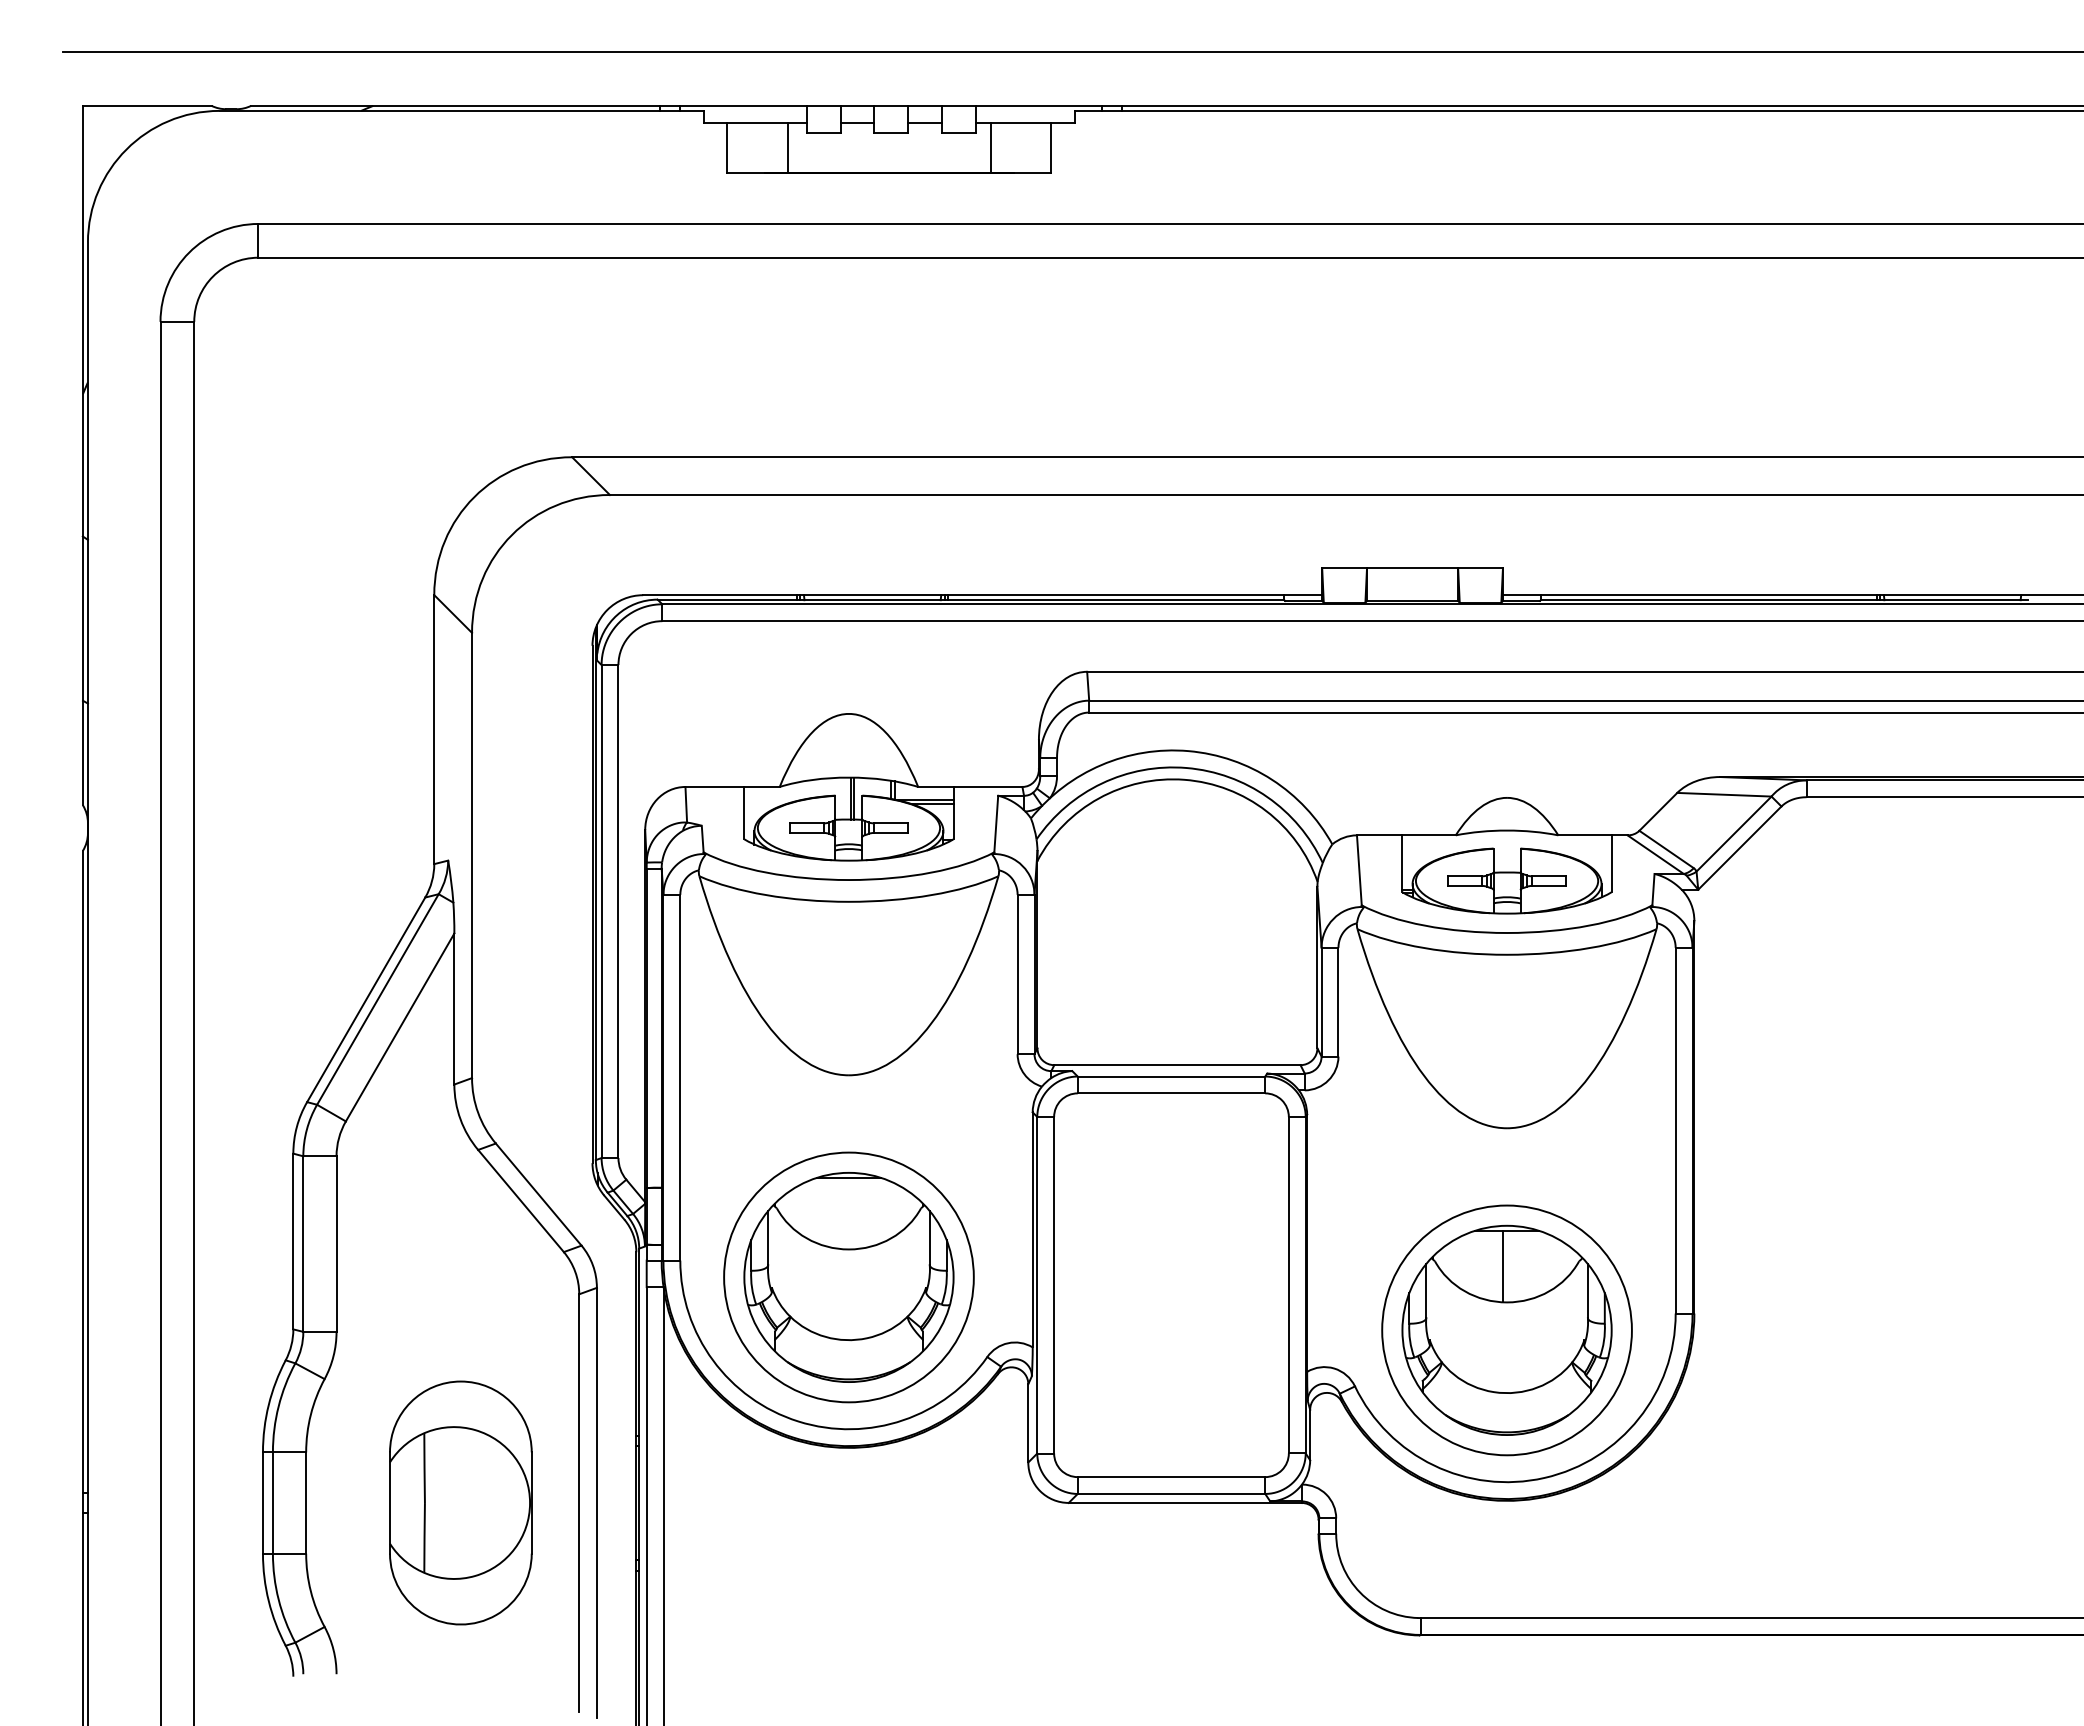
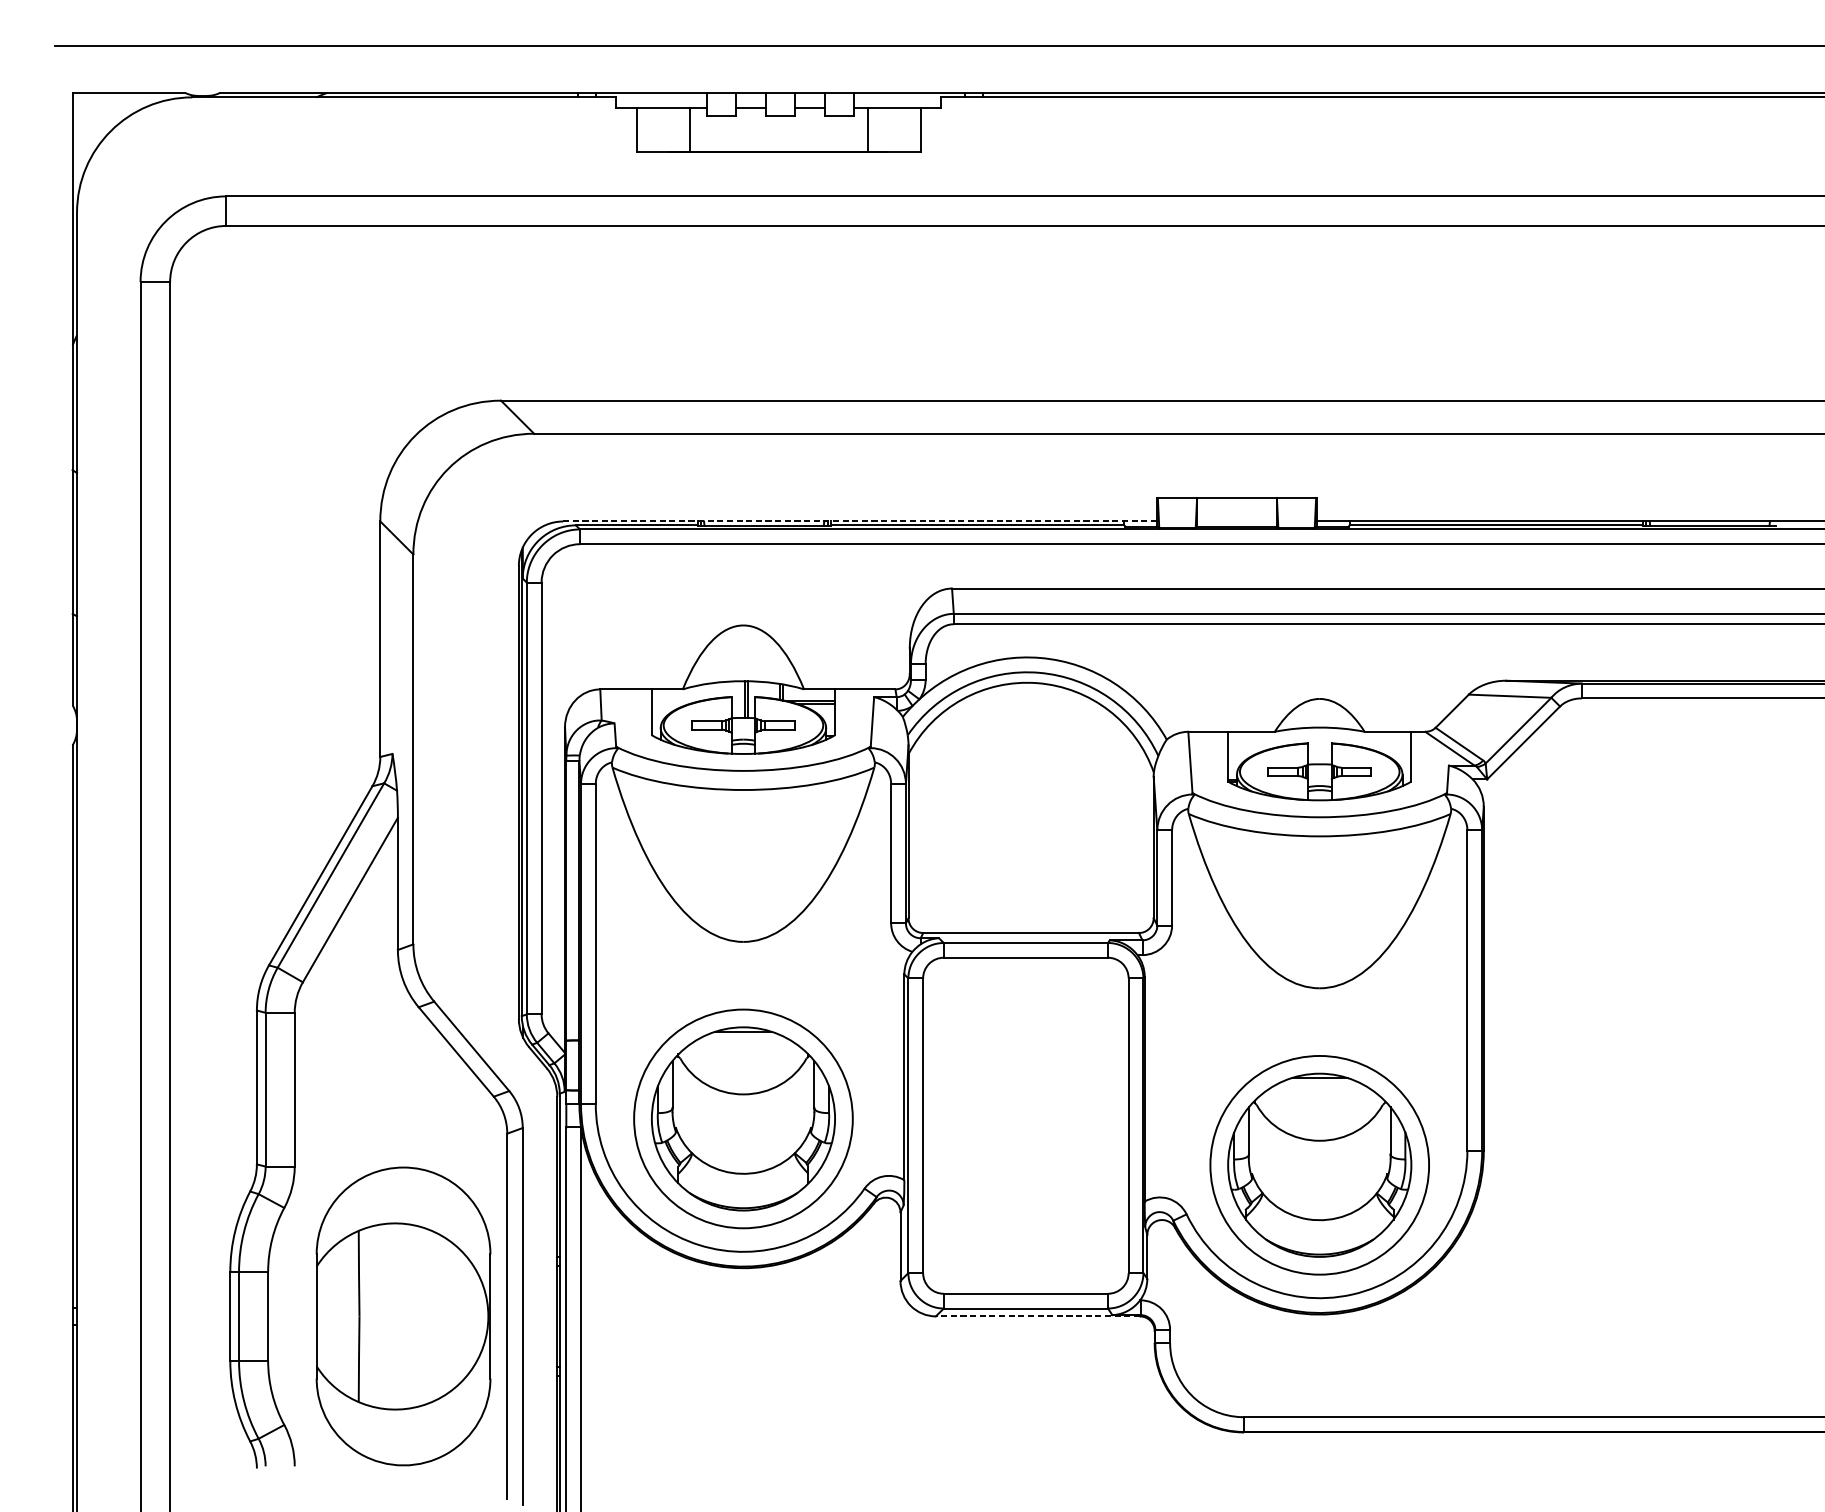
line: (982, 595) -> (860, 521), solid -> dashed
line: (1503, 1266) -> (1316, 1109), removed
part: (460, 1502) -> (403, 1316), size x1.4
line: (1185, 1502) -> (1038, 1316), solid -> dashed

